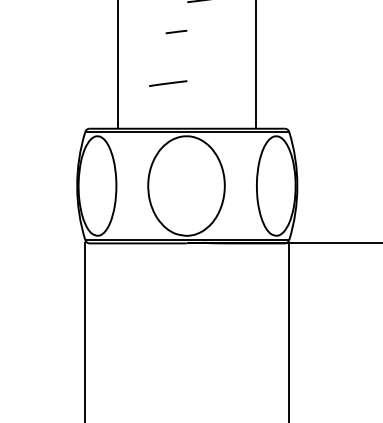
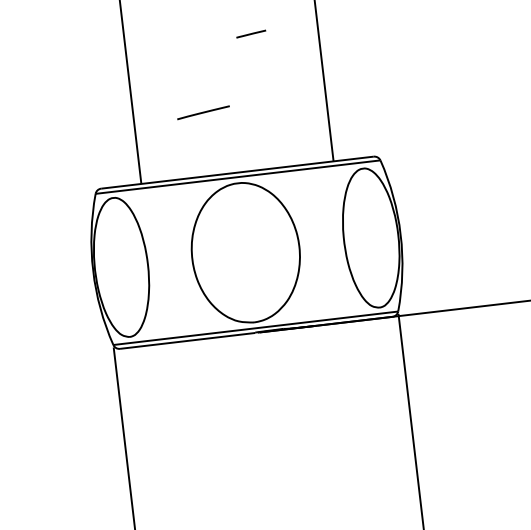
line: (176, 31) -> (251, 33), moved

